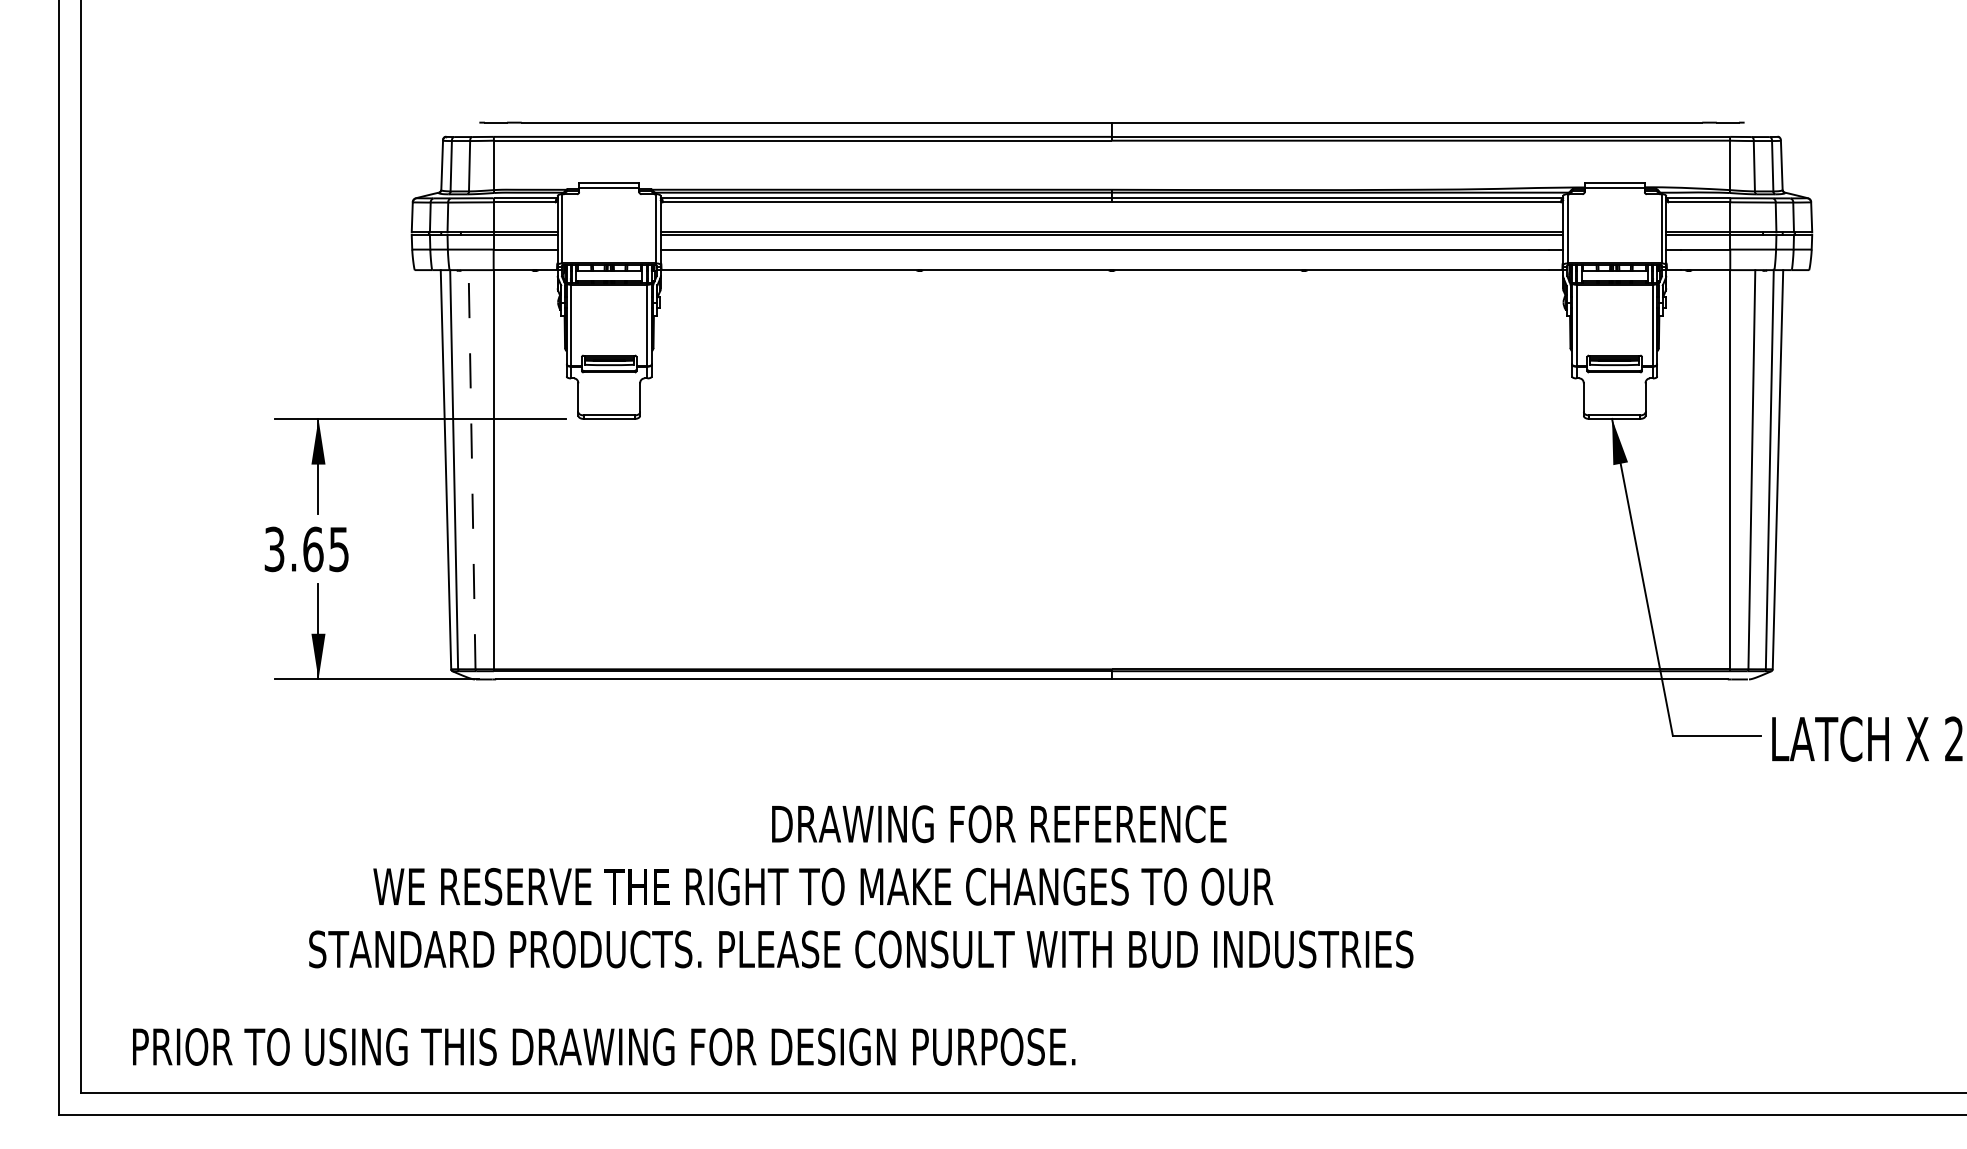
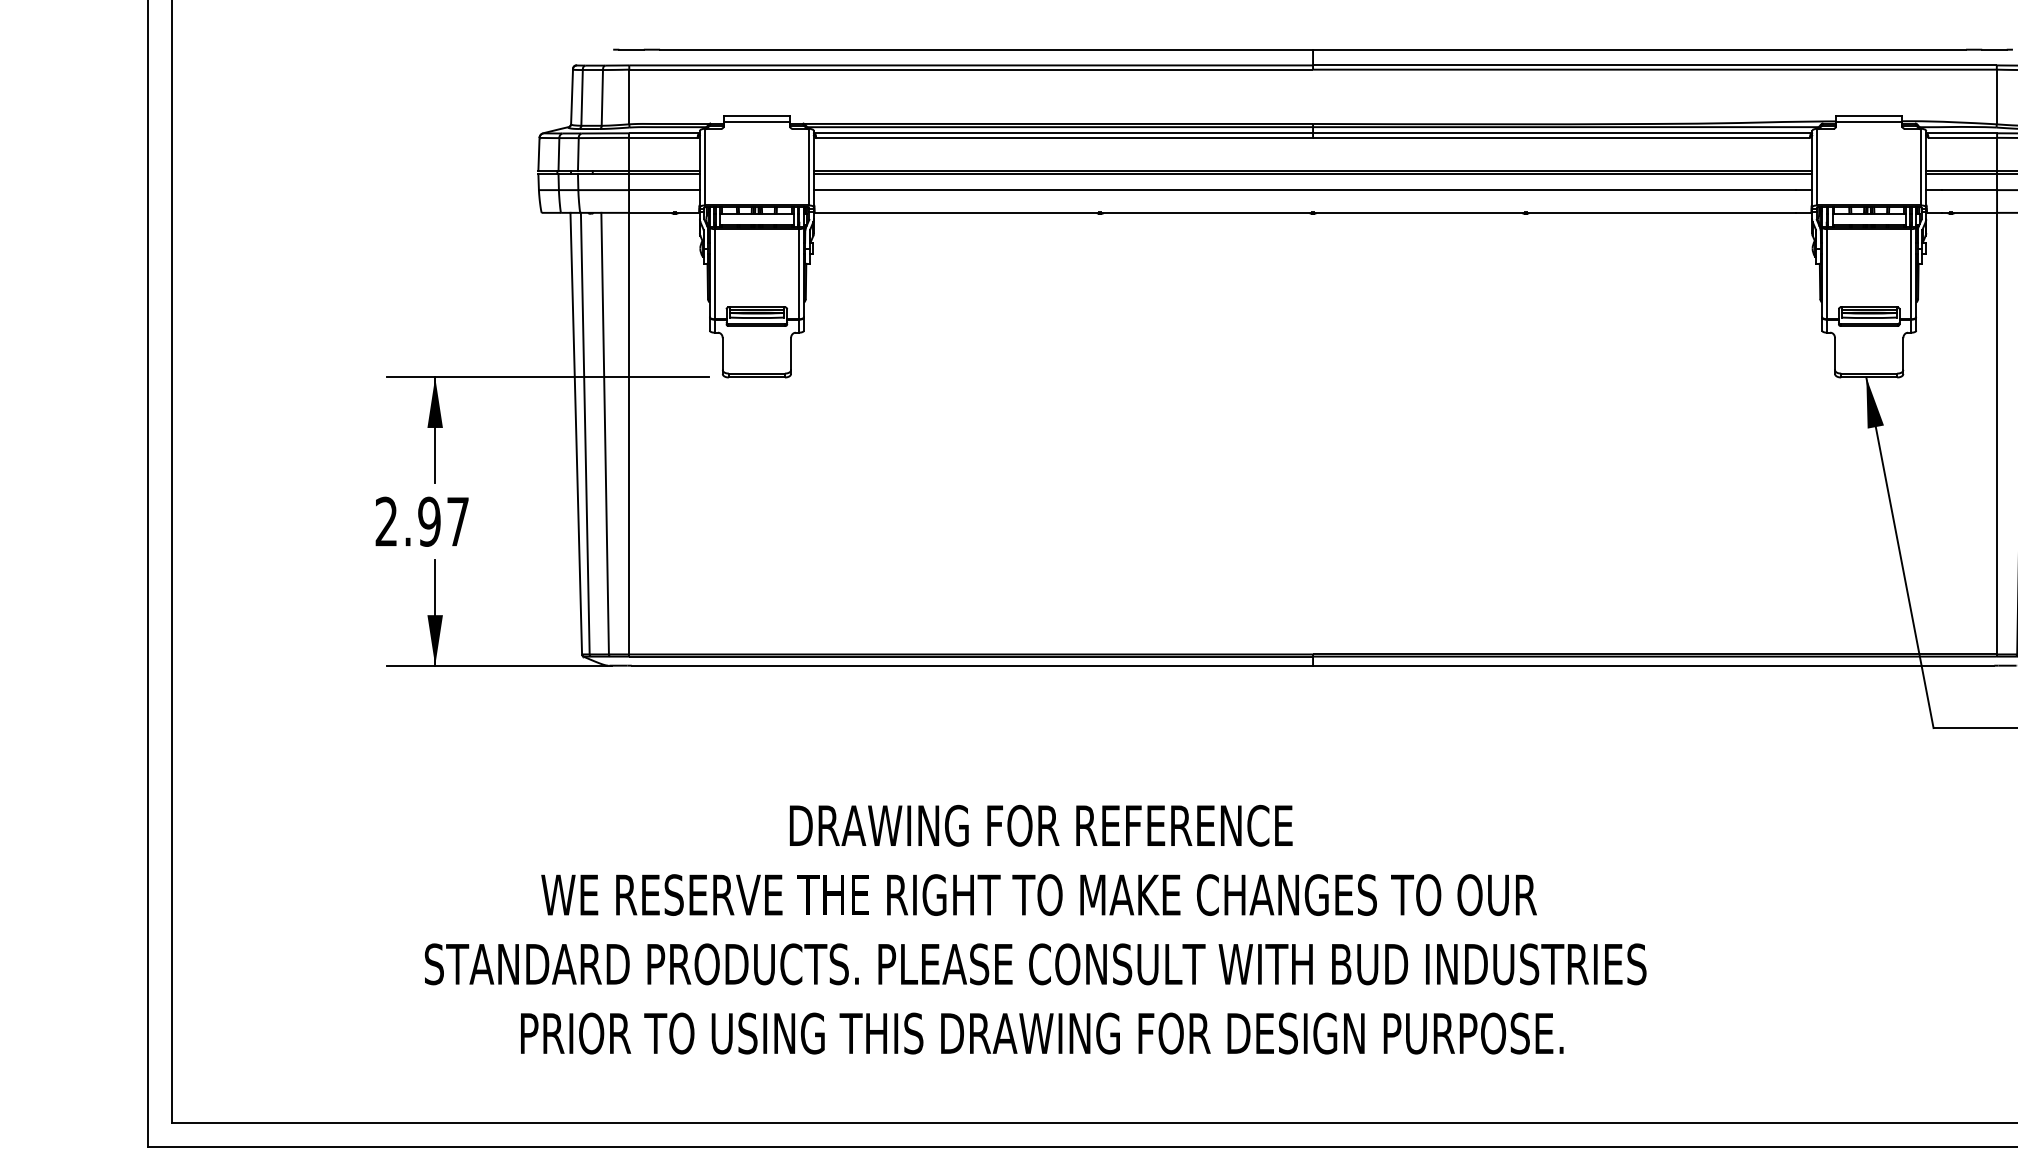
line: (472, 469) -> (605, 433), dashed -> solid
text: (306, 549) -> (421, 521), 3.65 -> 2.97
text: (999, 824) -> (1041, 826), moved
text: (823, 886) -> (1039, 894), moved
text: (604, 1046) -> (1042, 1033), moved

